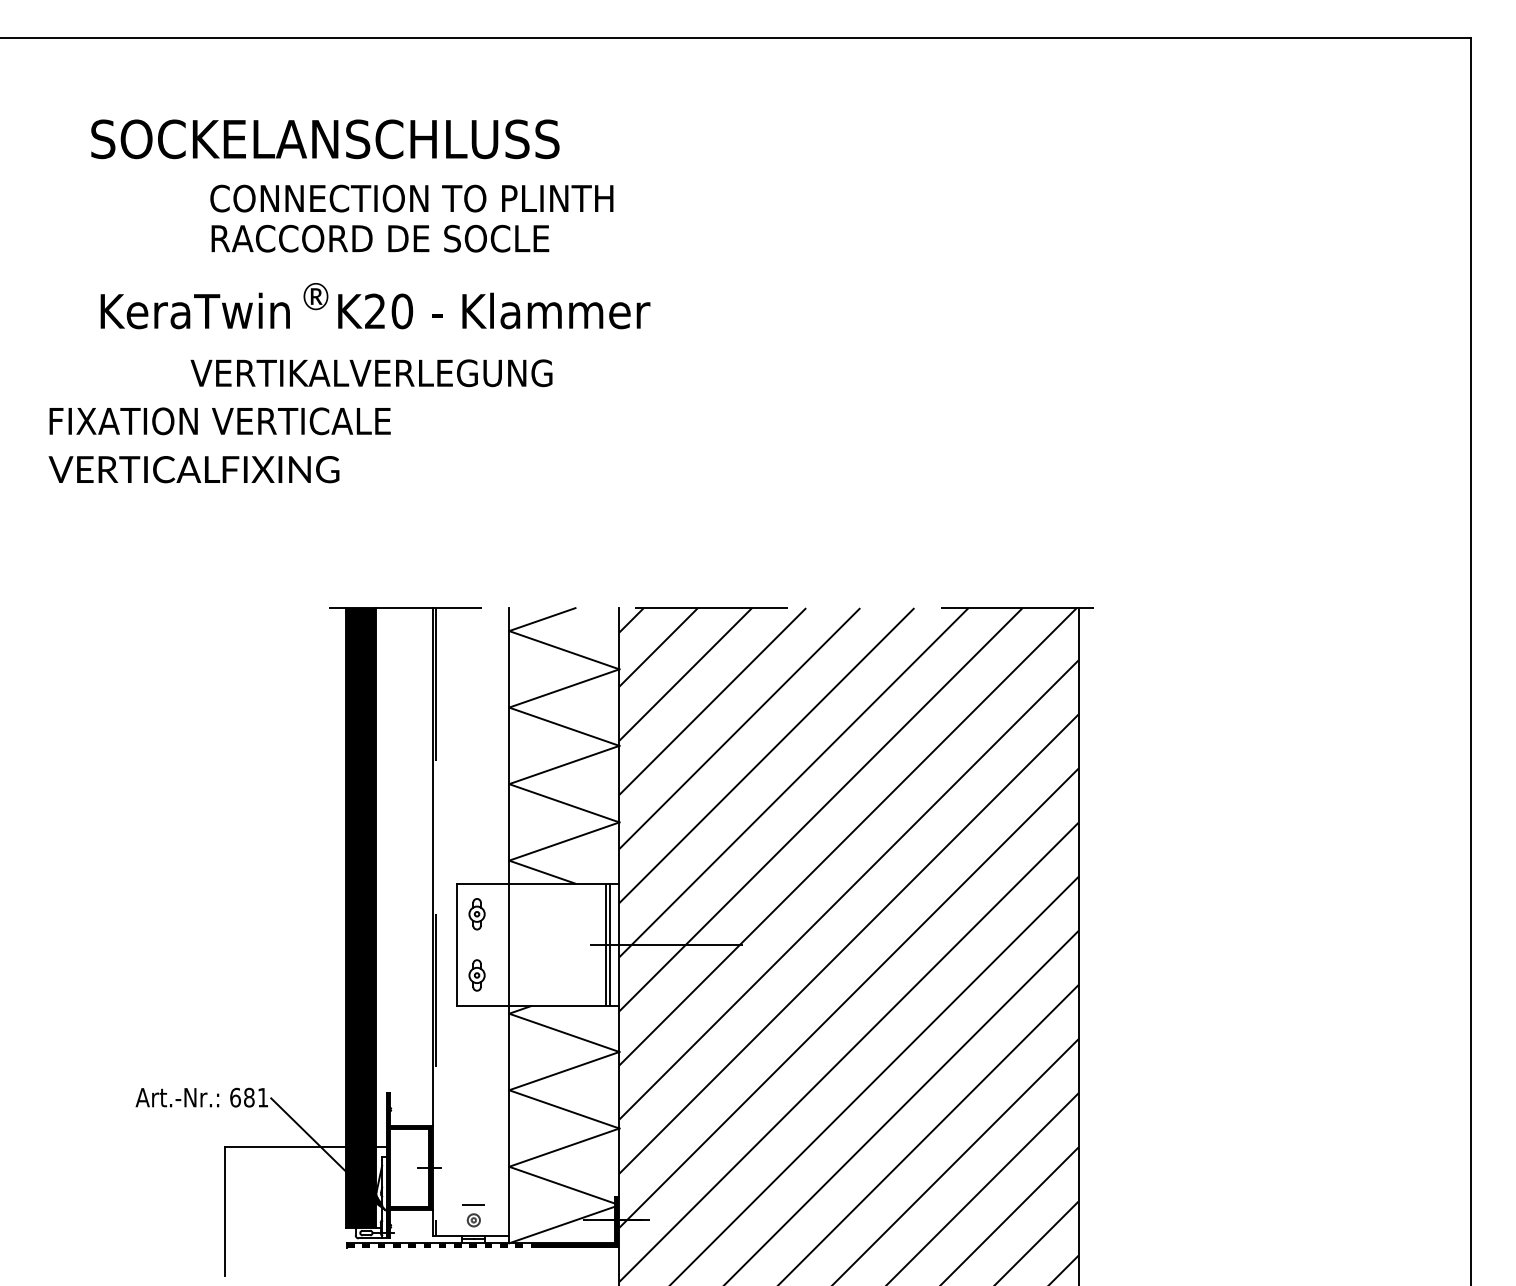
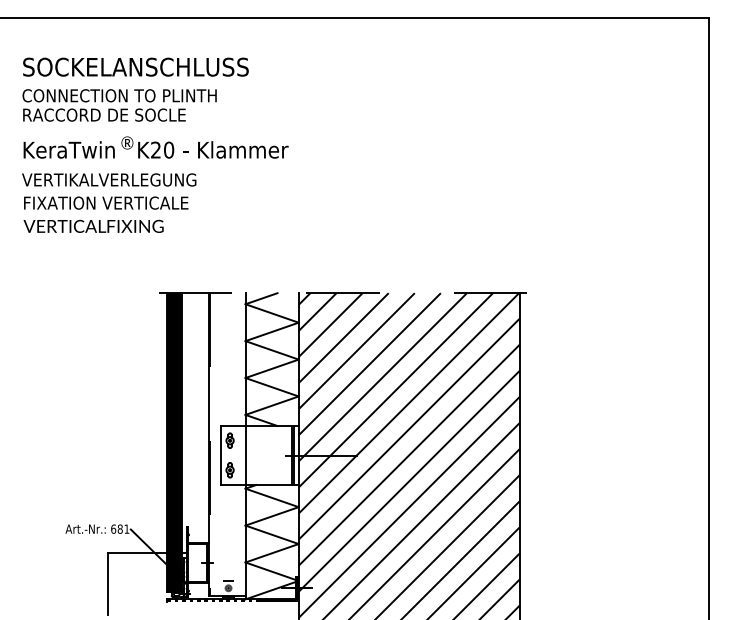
text: (324, 137) -> (135, 66), moved
text: (411, 218) -> (119, 105), moved
text: (374, 305) -> (155, 147), moved
text: (372, 372) -> (109, 179), moved

